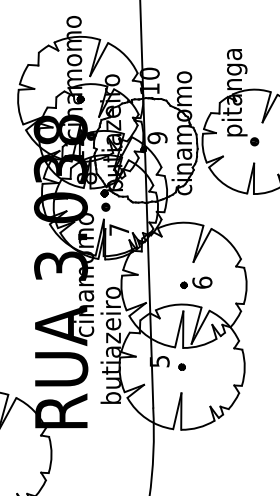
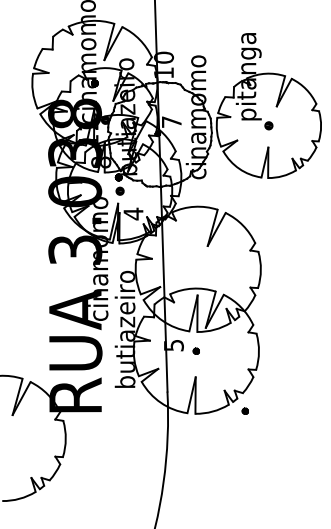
text: (157, 138) -> (171, 122), 9 -> 7
text: (119, 229) -> (133, 213), 7 -> 4
part: (196, 282) -> (210, 266), removed
part: (230, 426) -> (244, 410), added

